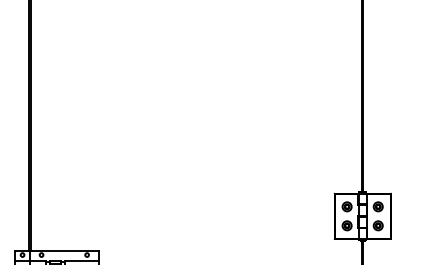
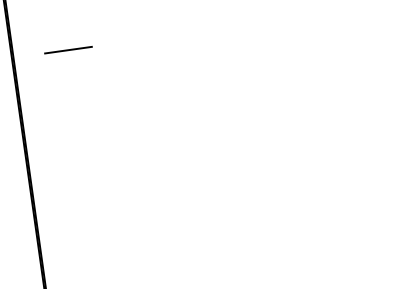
line: (76, 15) -> (68, 49), added

